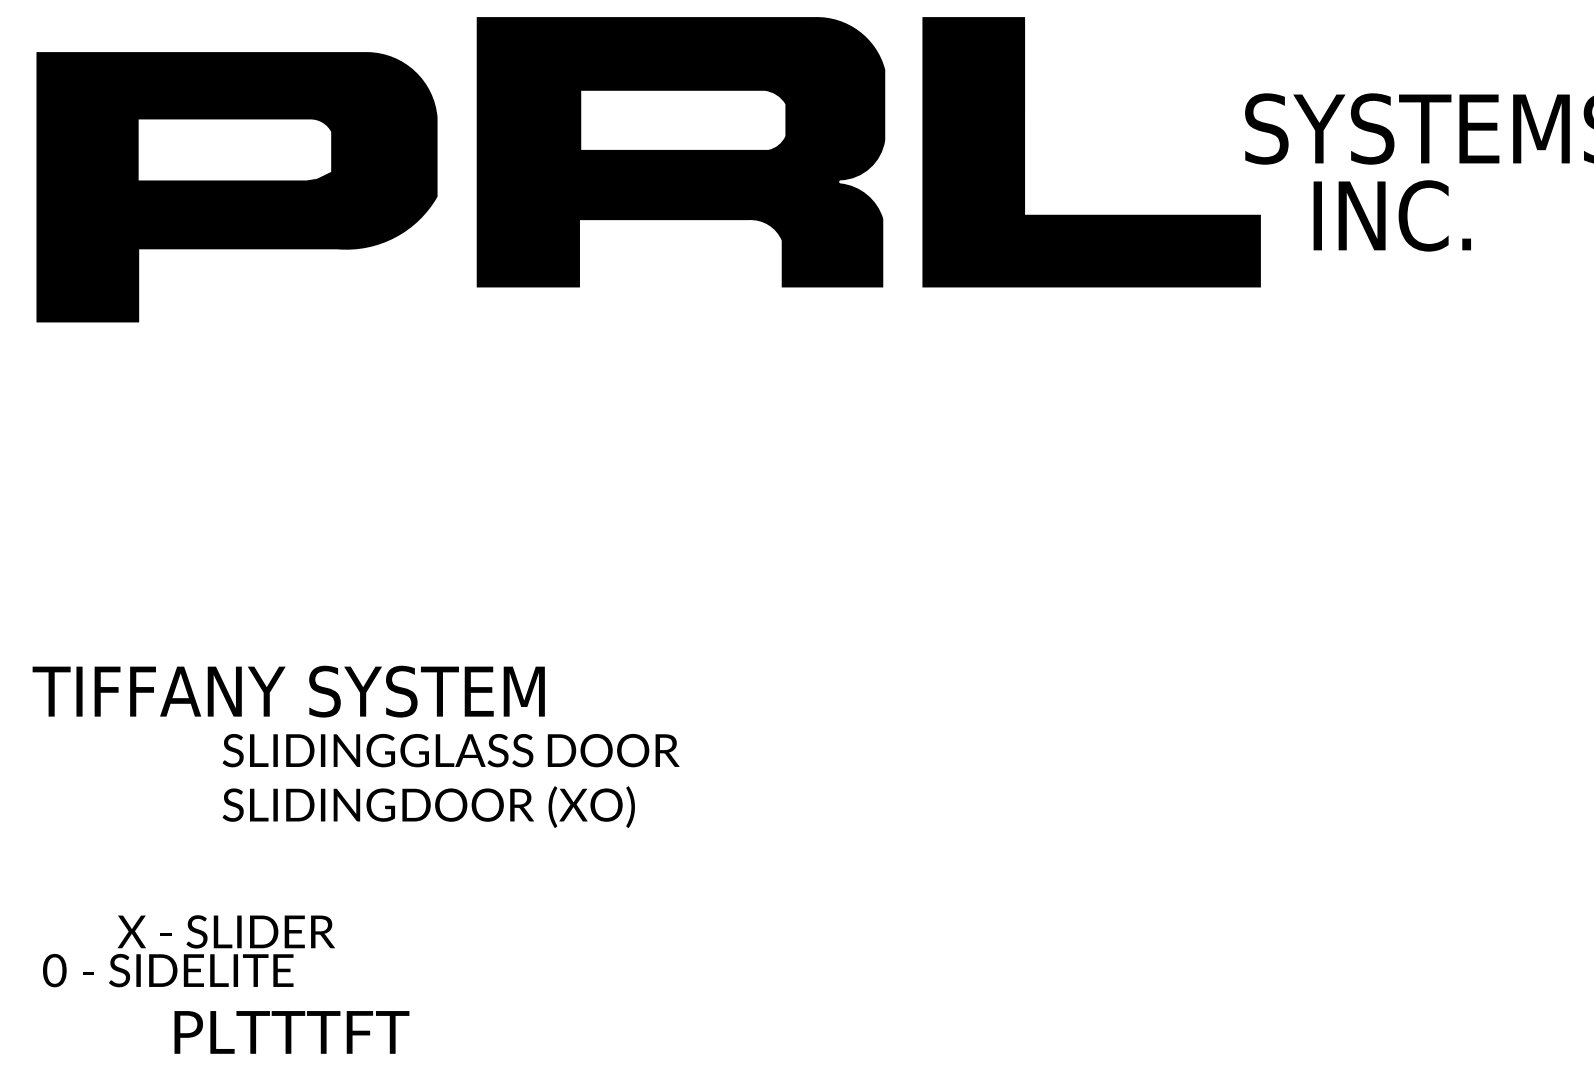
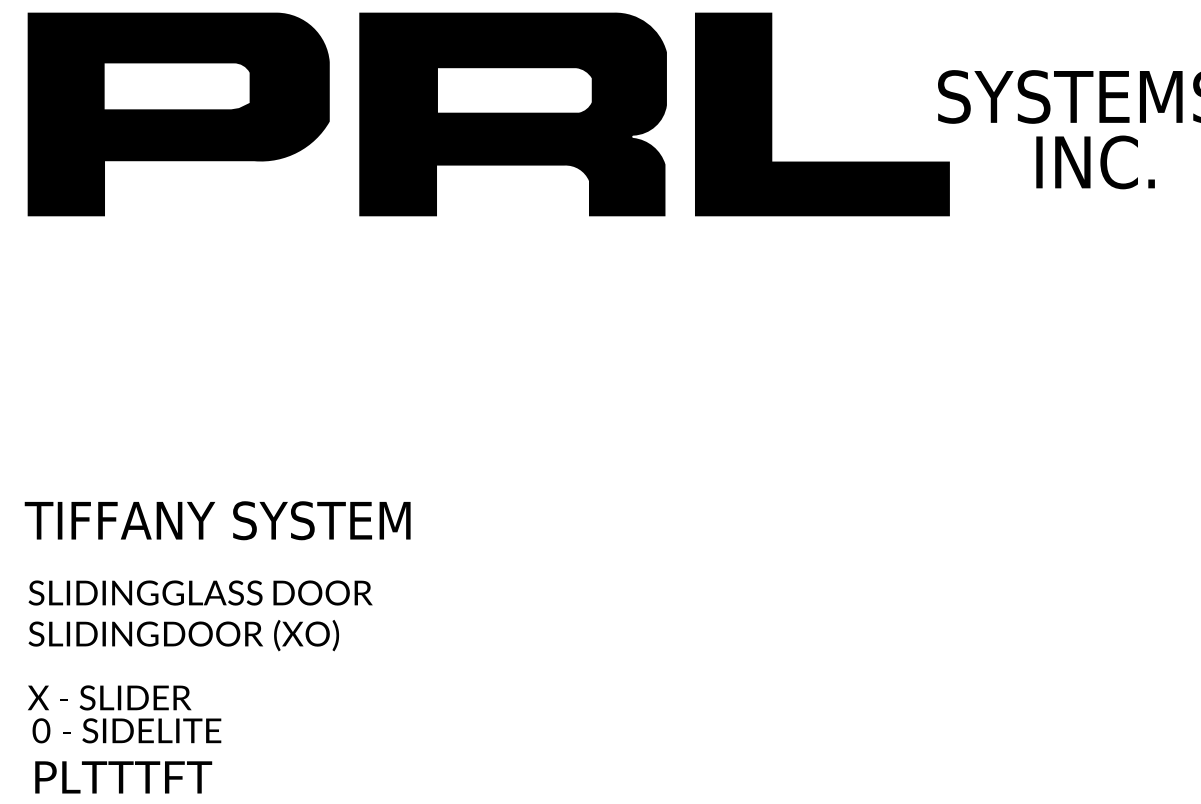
part: (236, 187) -> (178, 114), moved
text: (1391, 215) -> (1094, 162), moved
text: (450, 780) -> (200, 615), moved
text: (226, 931) -> (109, 697), moved
text: (291, 1032) -> (123, 777), moved

